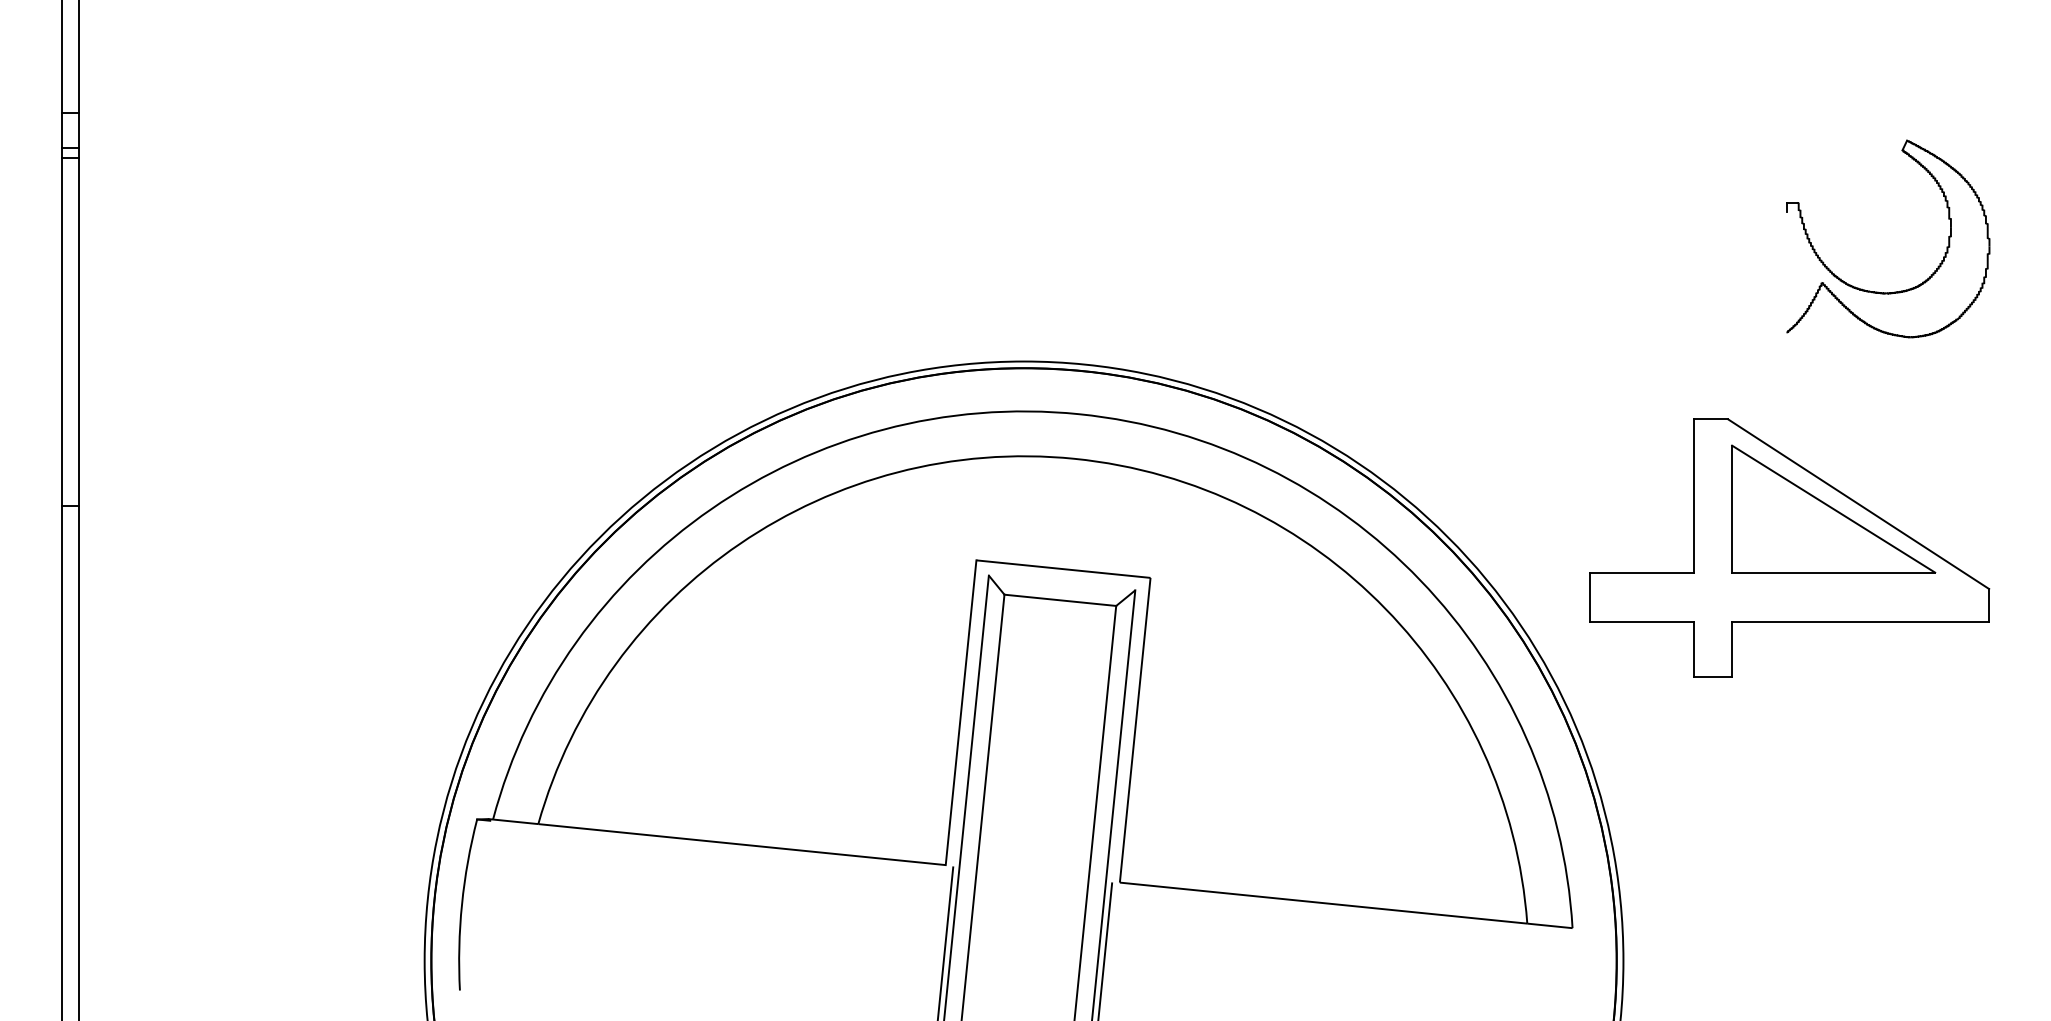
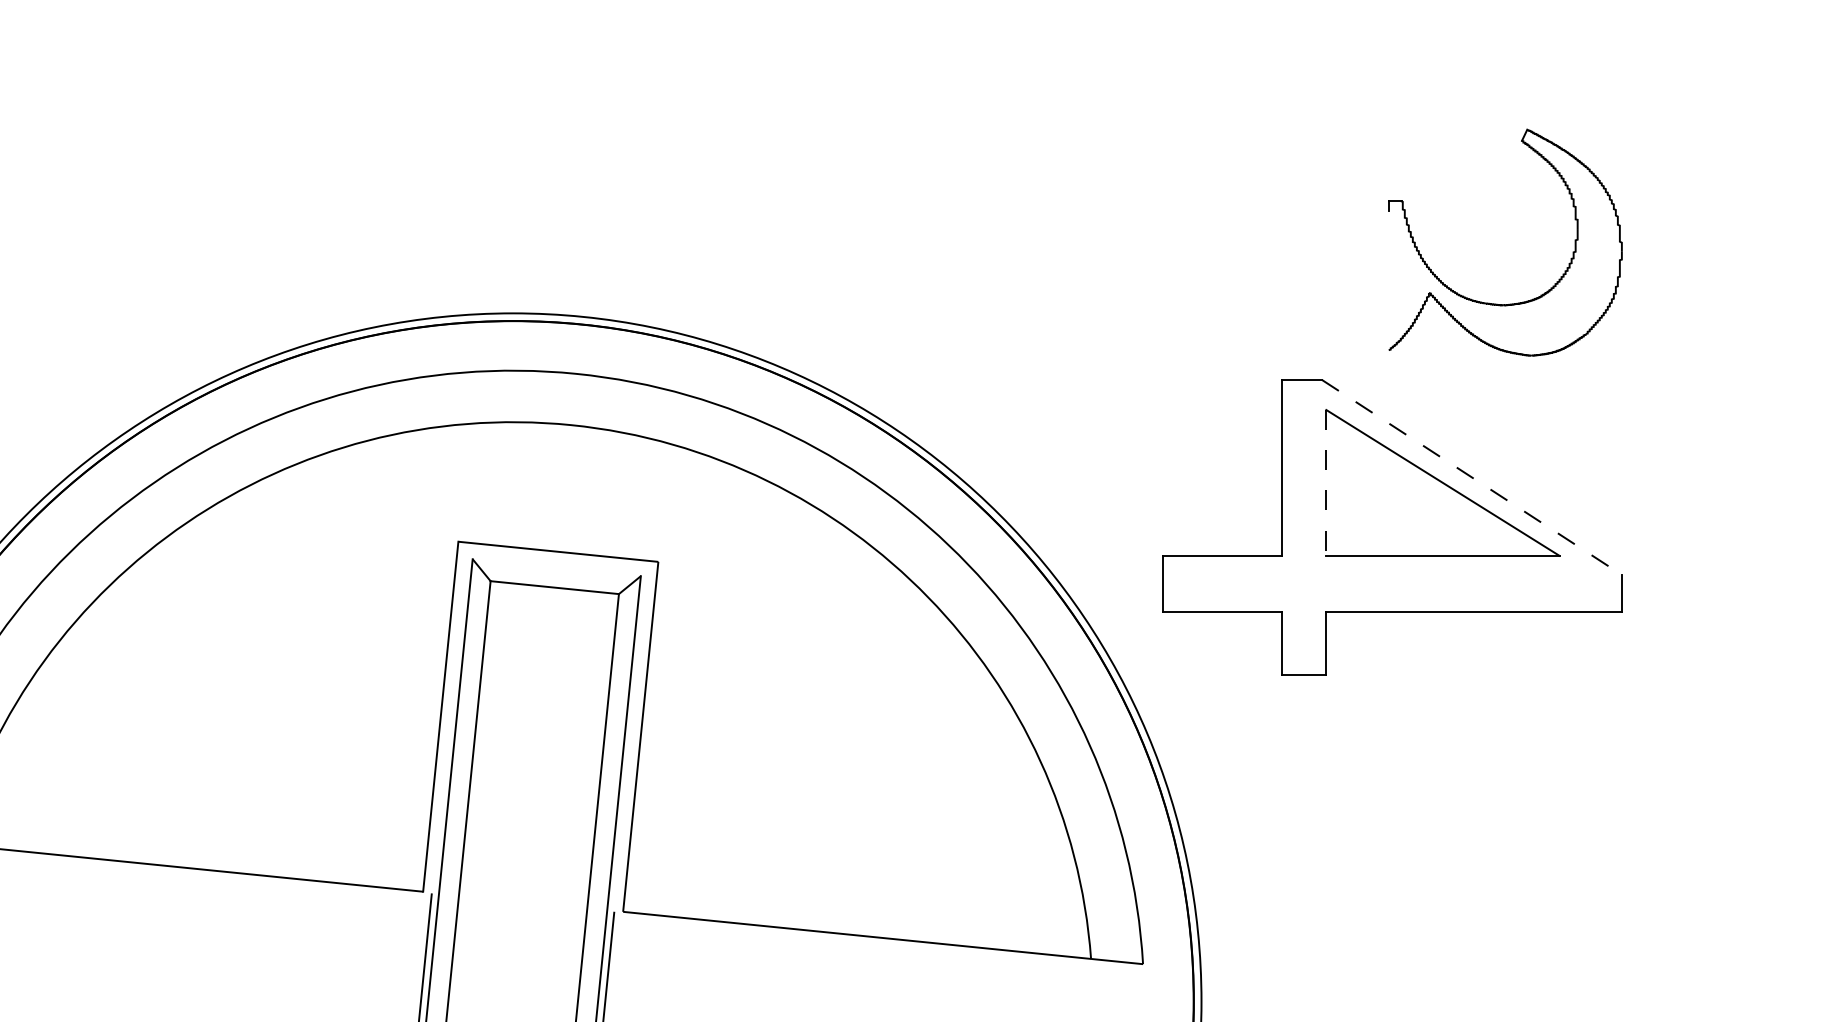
part: (1894, 291) -> (1512, 303), moved
line: (1858, 504) -> (1471, 477), solid -> dashed
line: (1732, 509) -> (1326, 483), solid -> dashed

